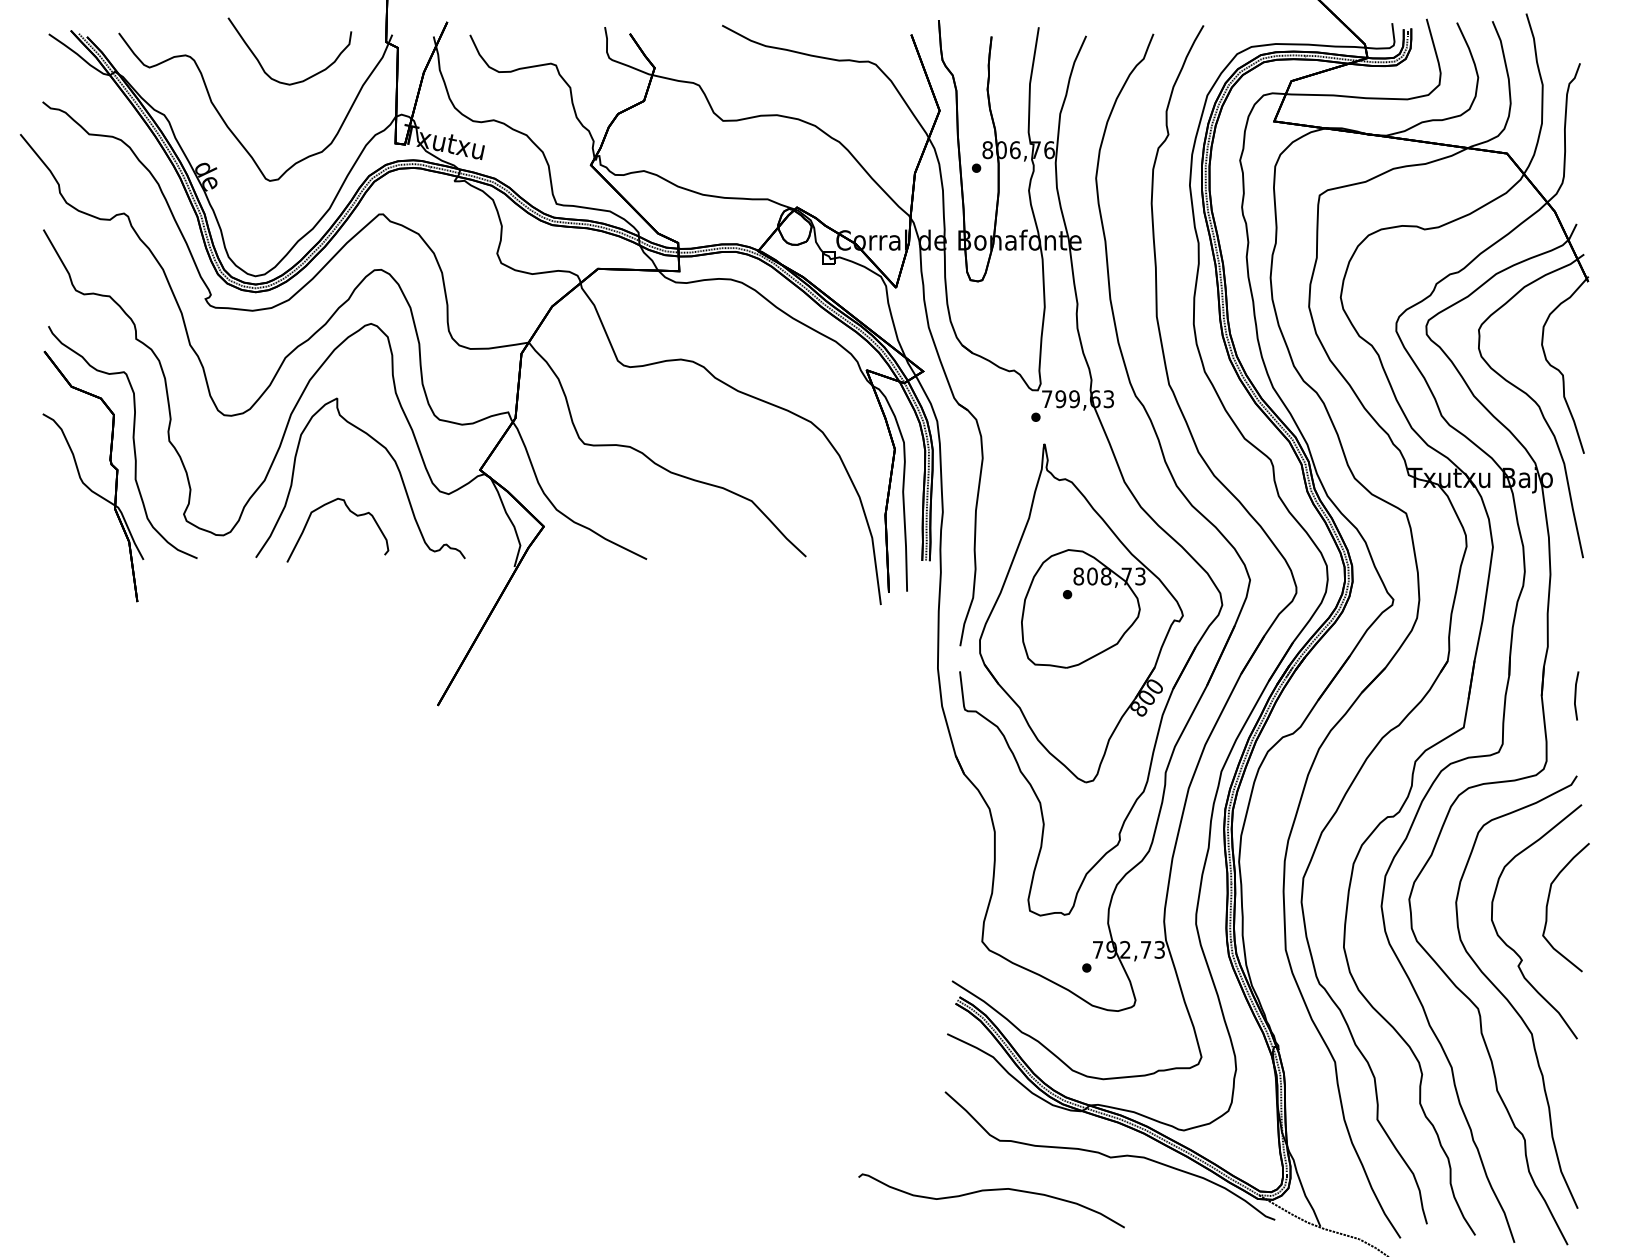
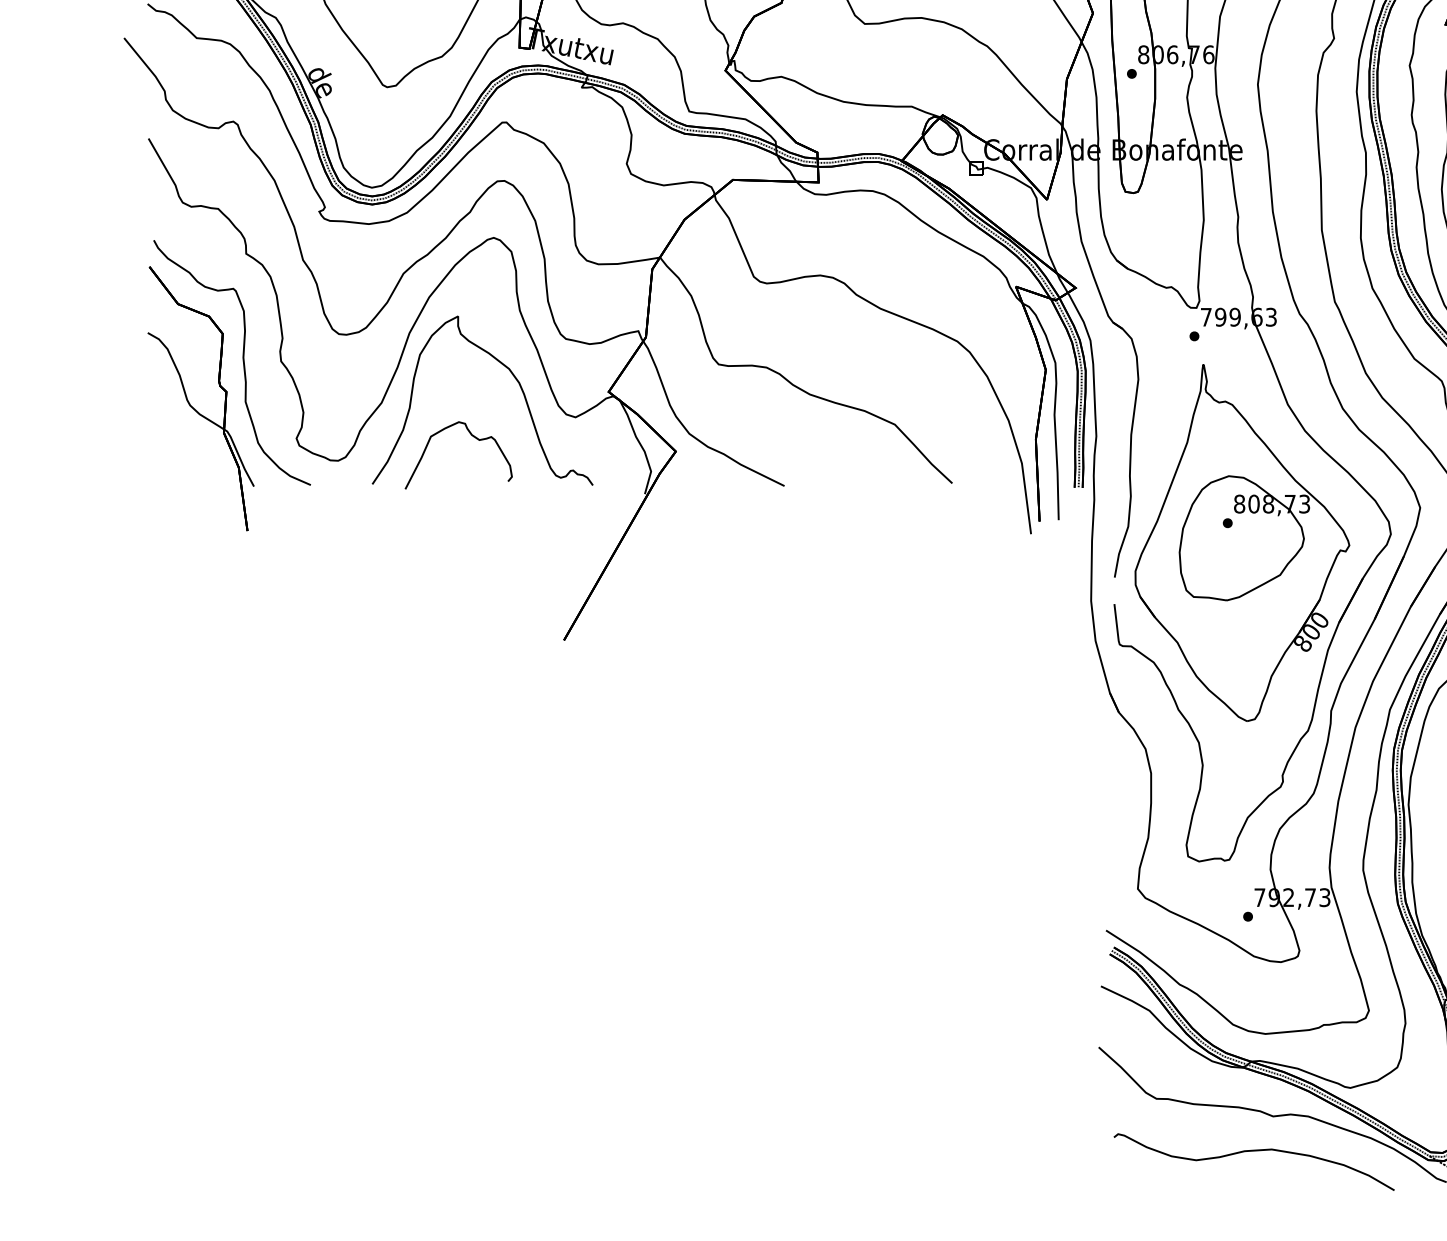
curve: (987, 1191) -> (1249, 1152), moved

